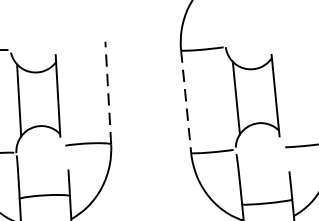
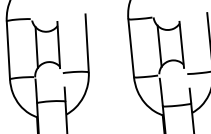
line: (108, 91) -> (87, 42), dashed -> solid
line: (186, 102) -> (131, 48), dashed -> solid

